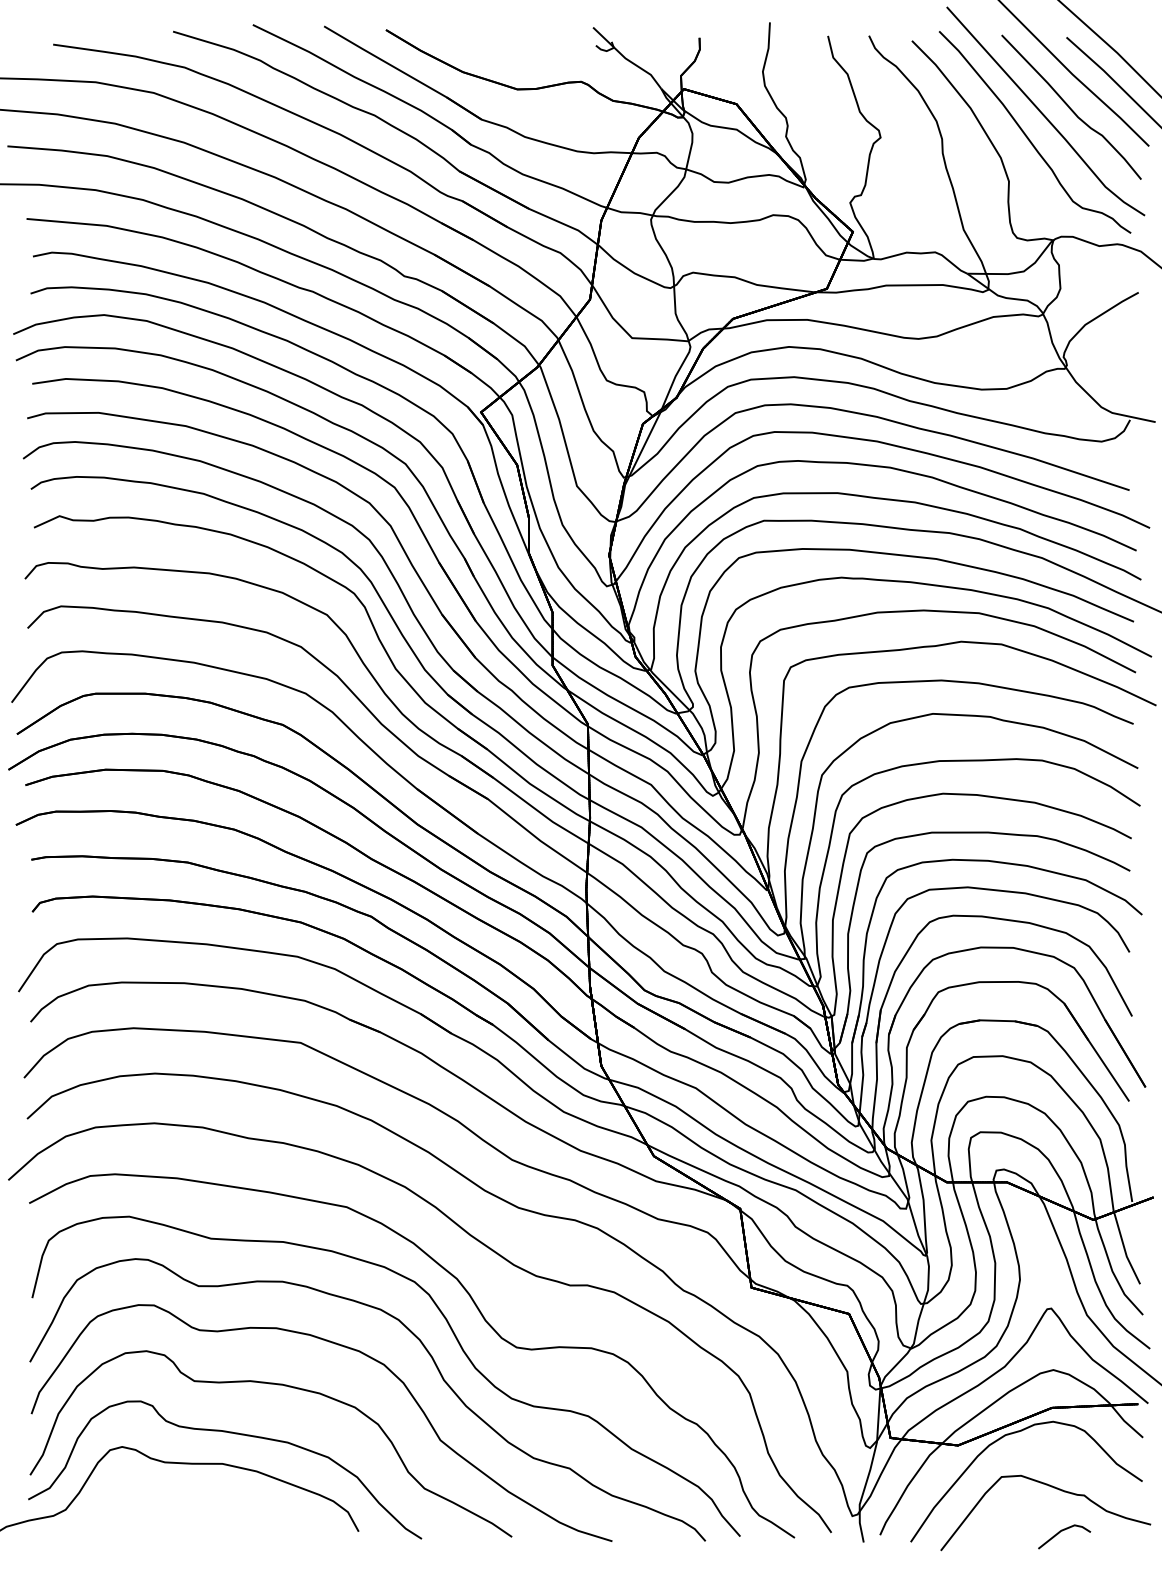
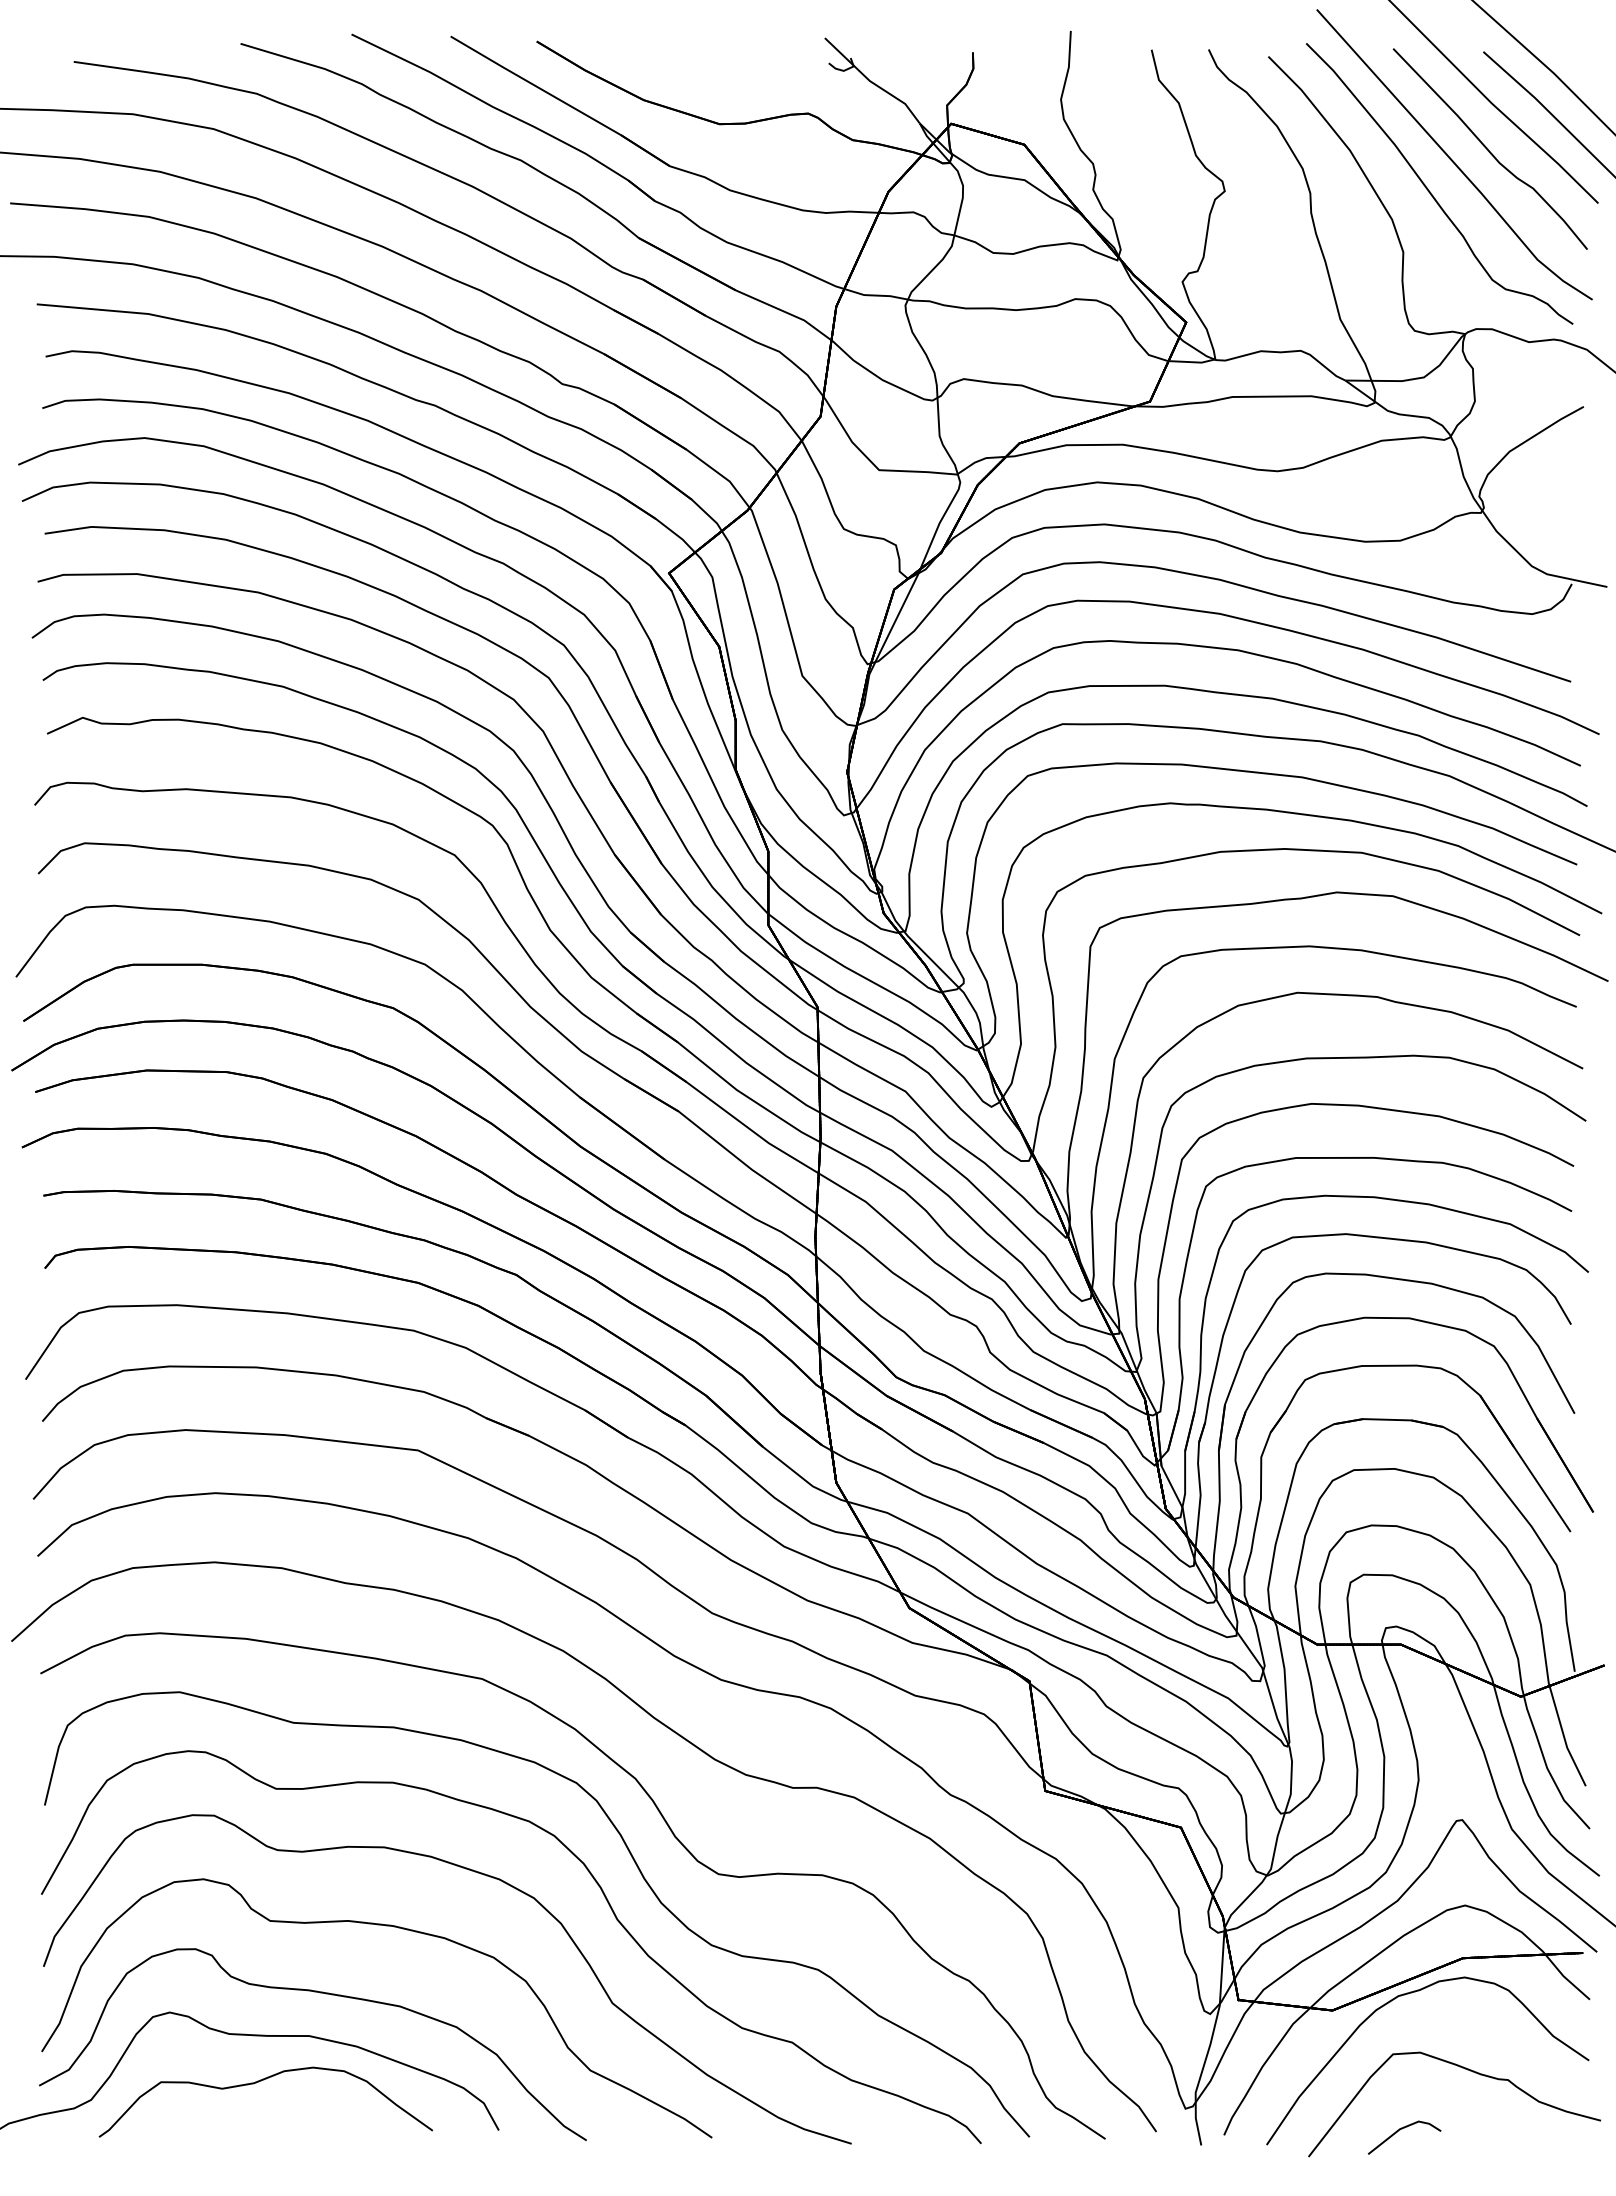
part: (184, 1497) -> (256, 2083), added
line: (1061, 1531) -> (1400, 2130), moved

